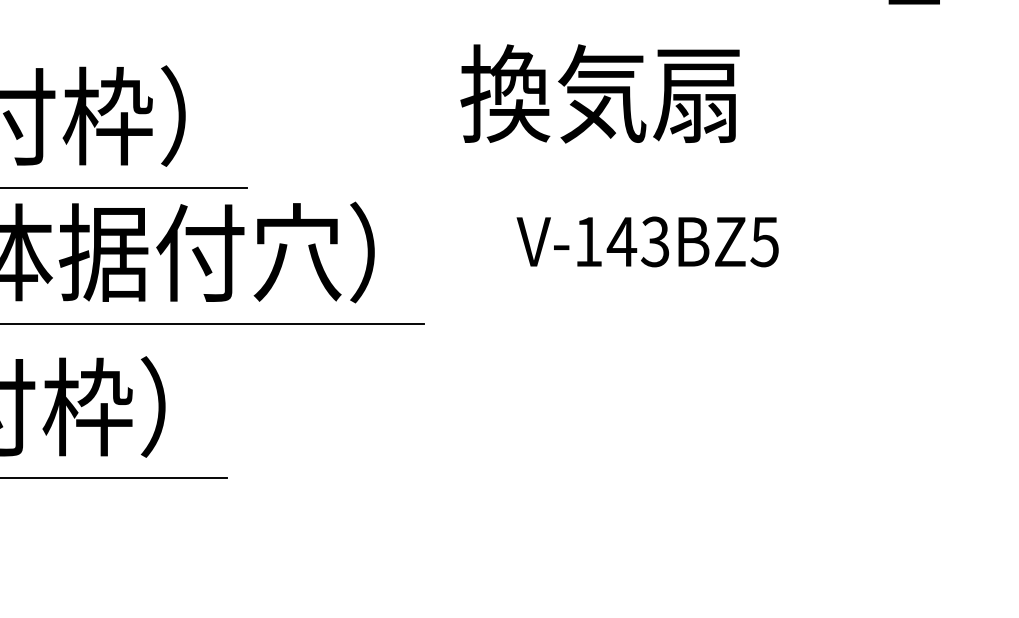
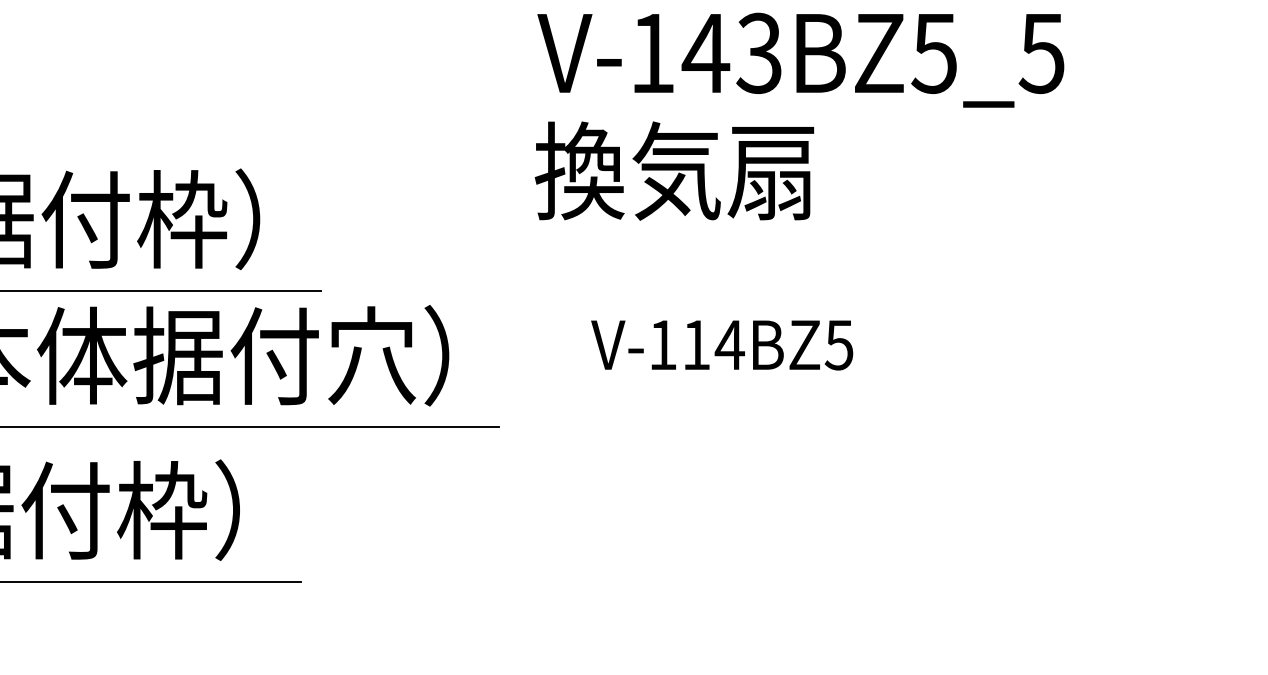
text: (600, 93) -> (674, 170), moved
text: (638, 241) -> (712, 344), V-143BZ5 -> V-114BZ5

